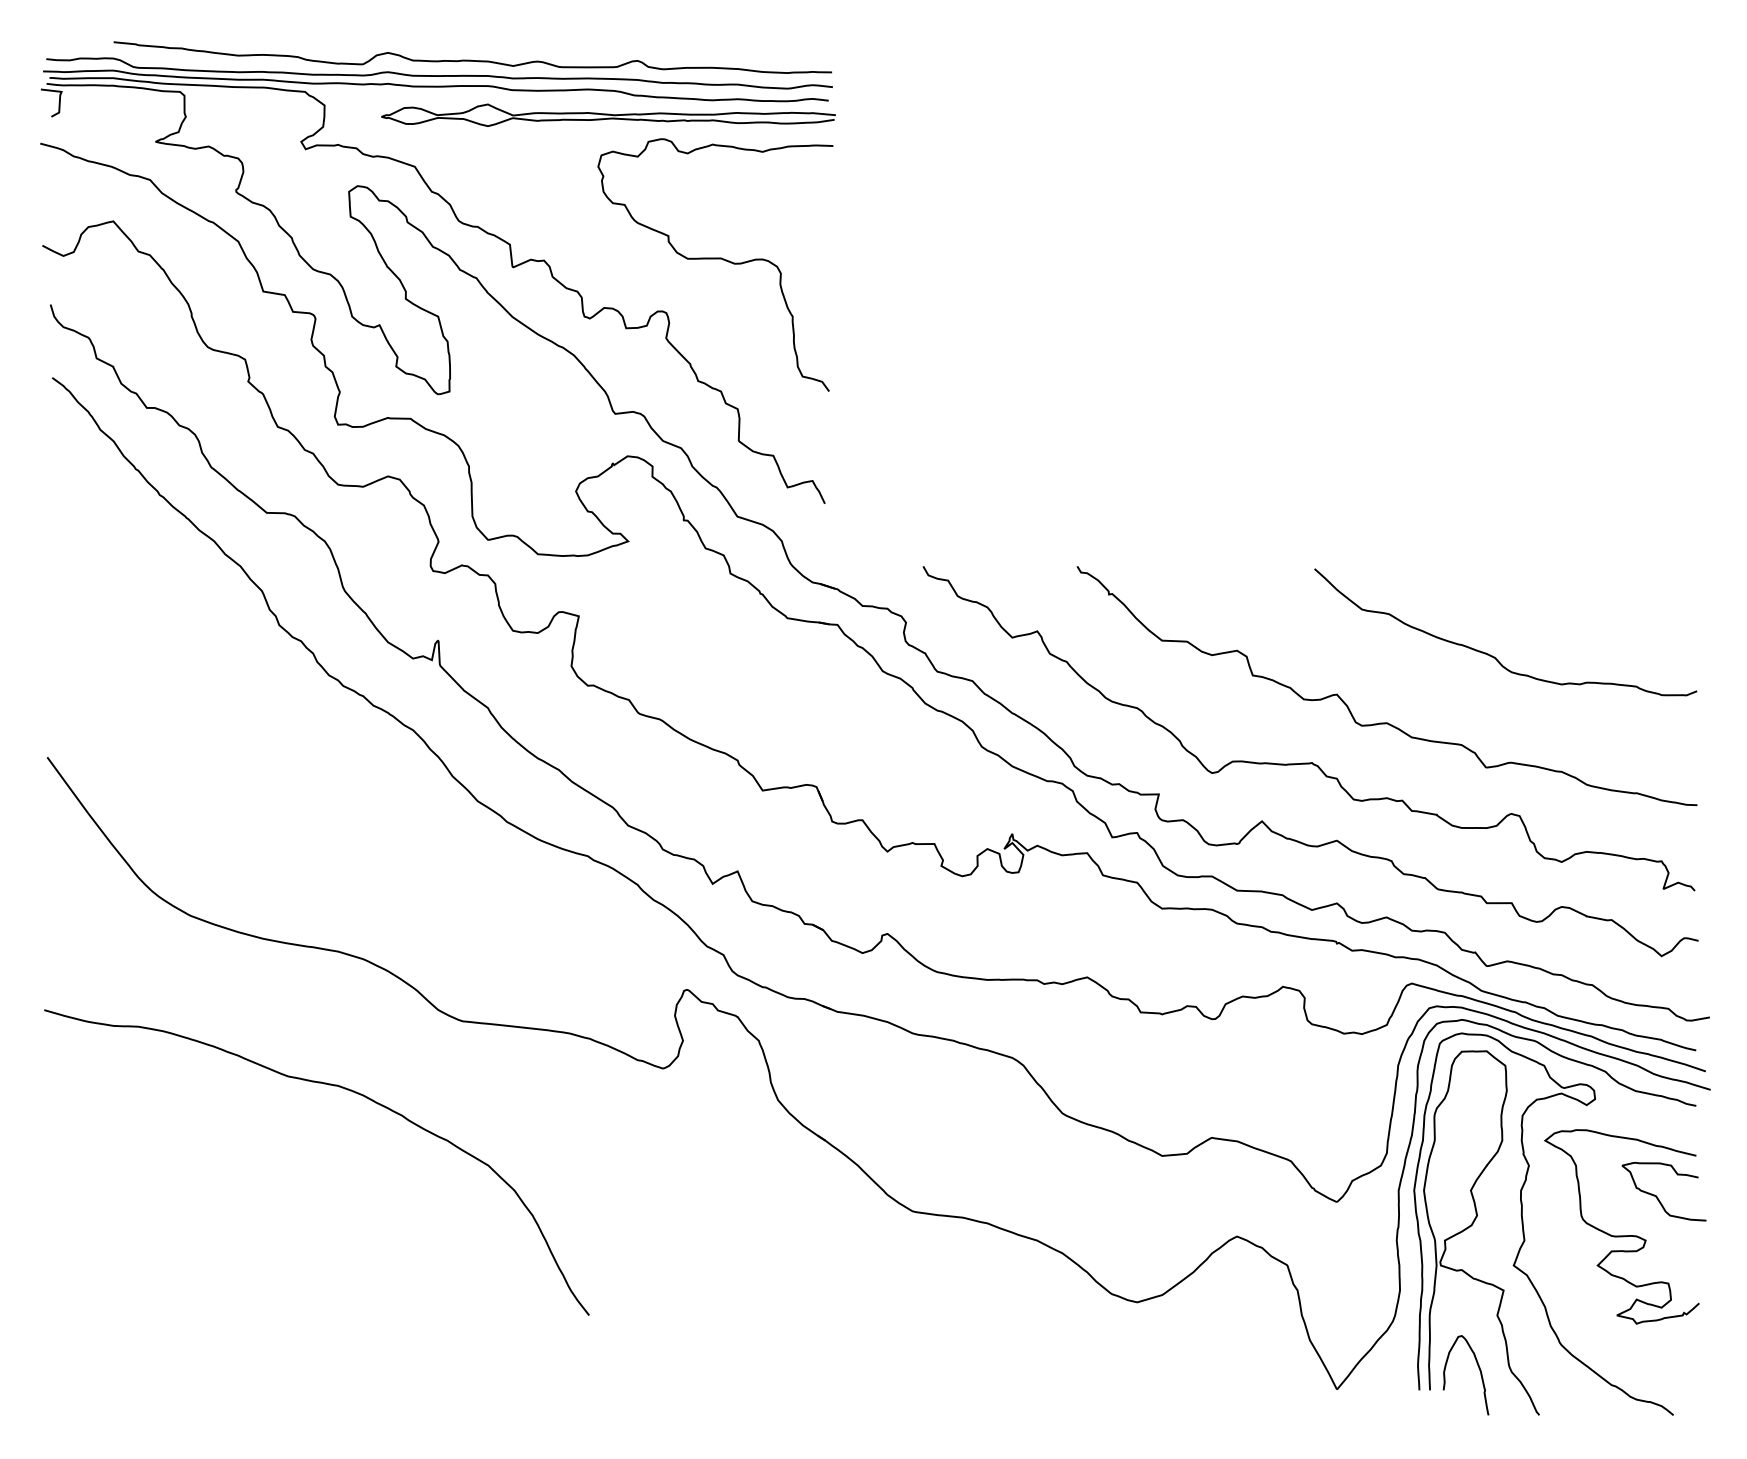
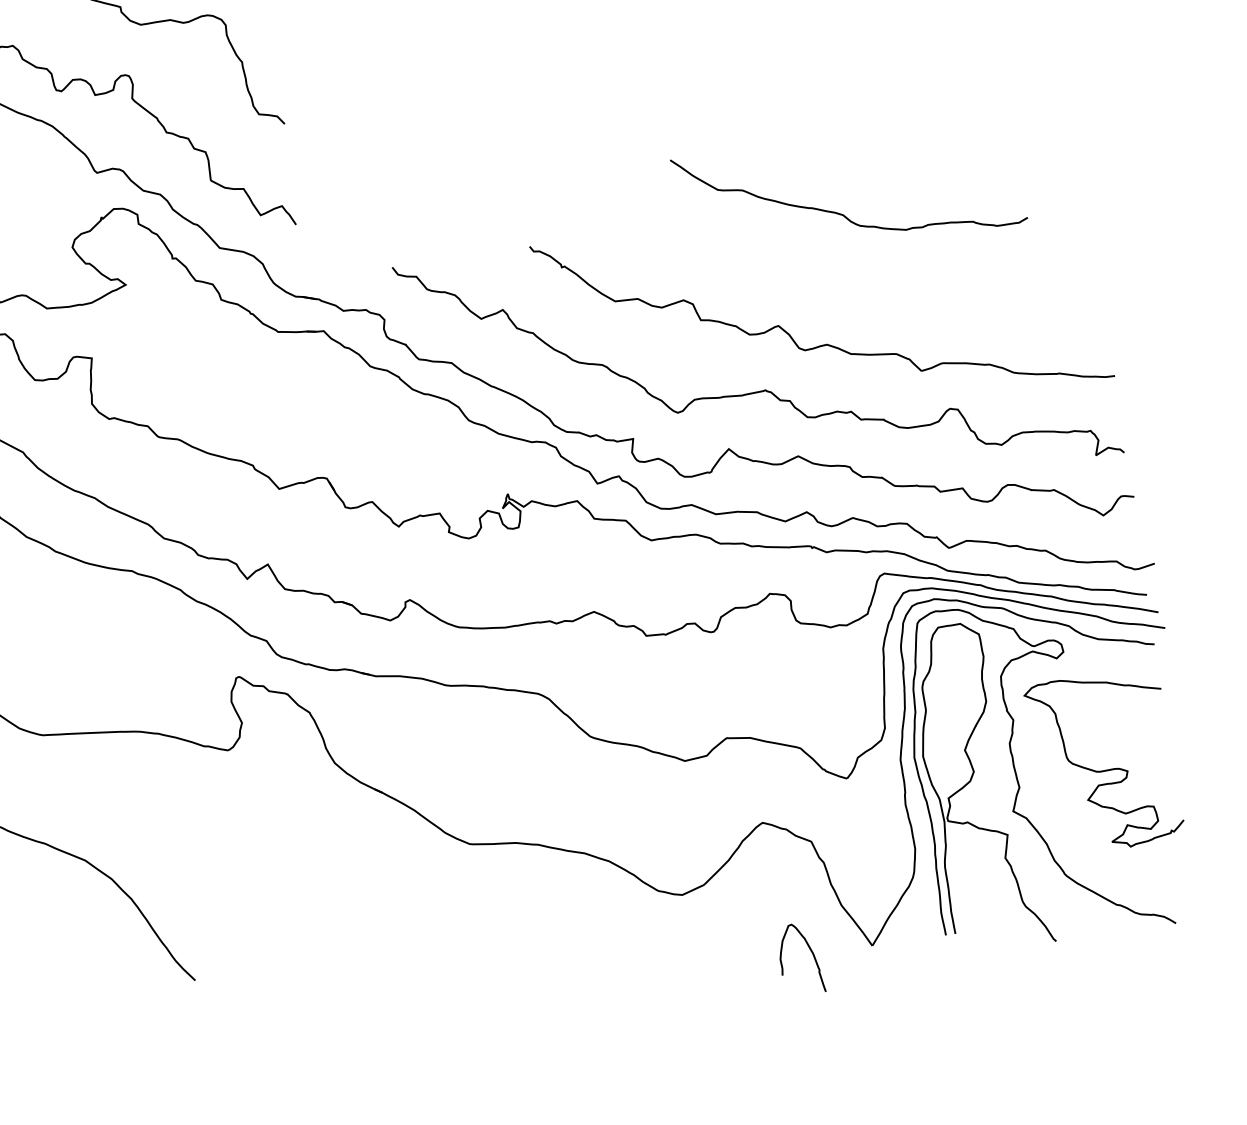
curve: (1494, 656) -> (842, 214), moved
curve: (1657, 1196) -> (1132, 730), removed
curve: (1479, 1371) -> (812, 953), moved

